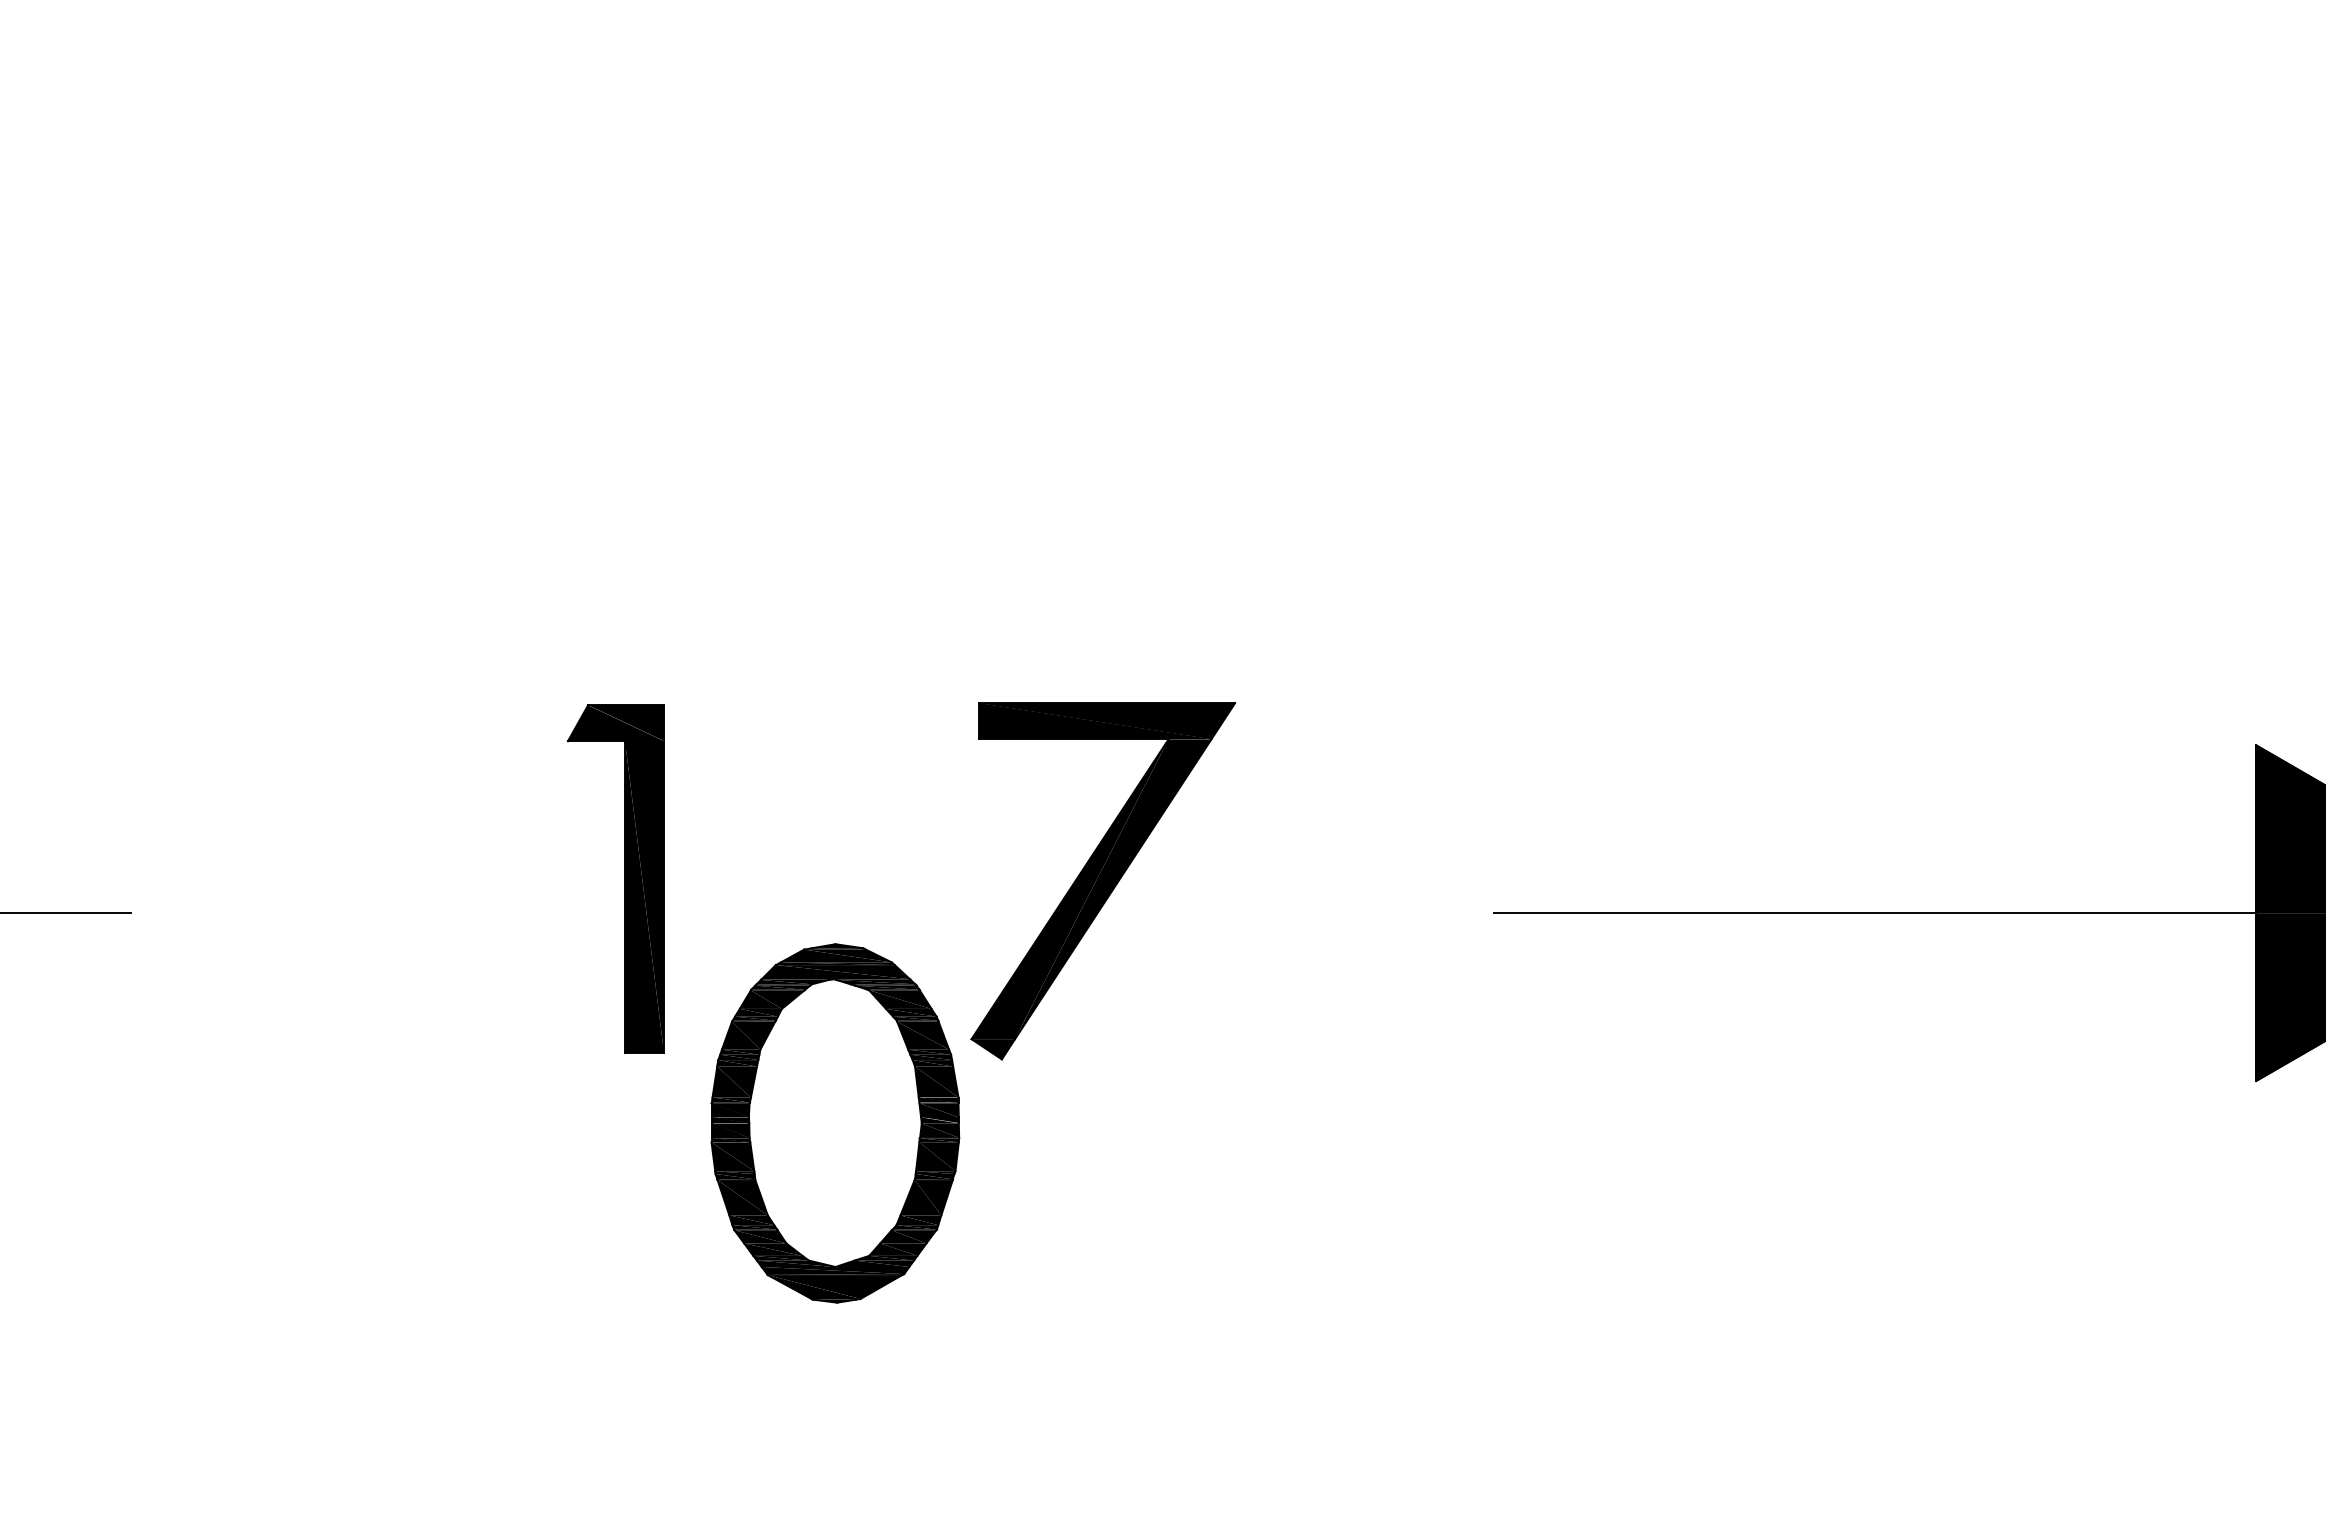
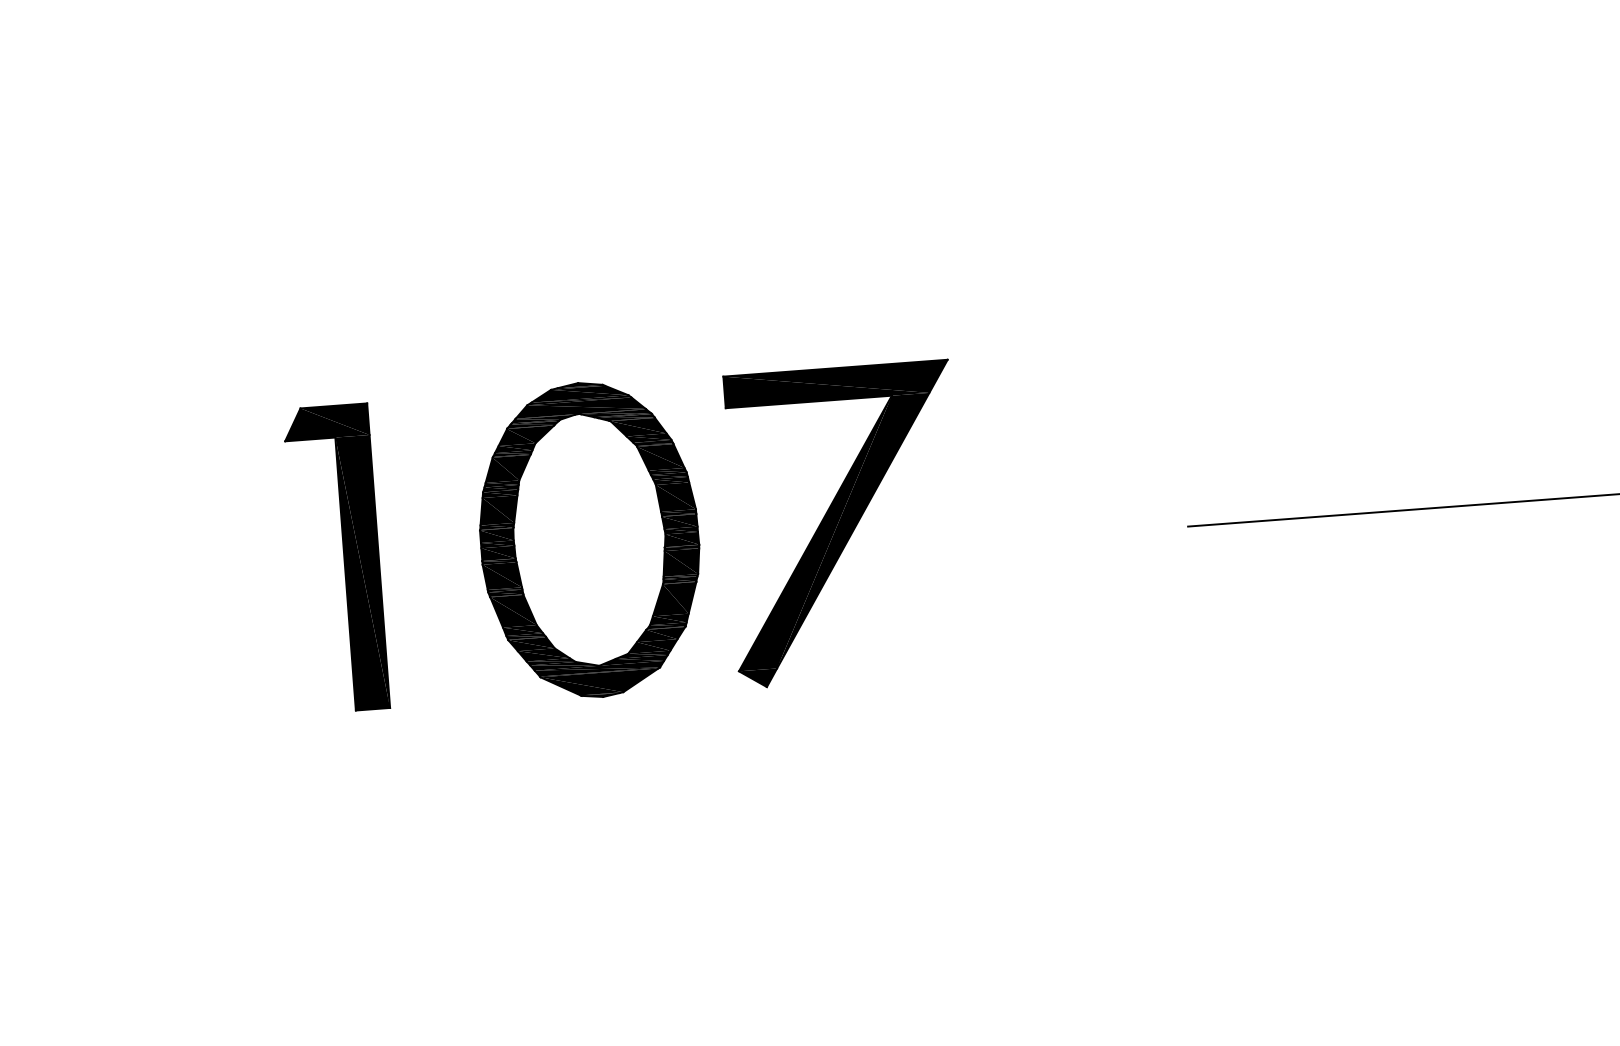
part: (624, 878) -> (343, 557), moved
part: (835, 1123) -> (589, 540), moved

